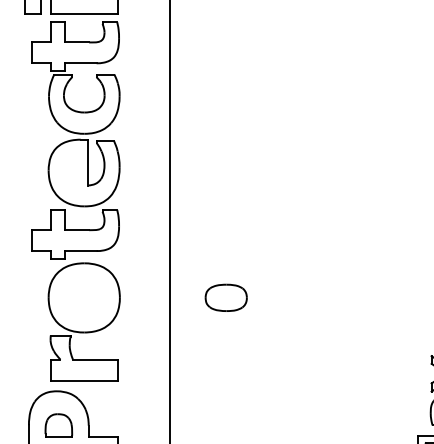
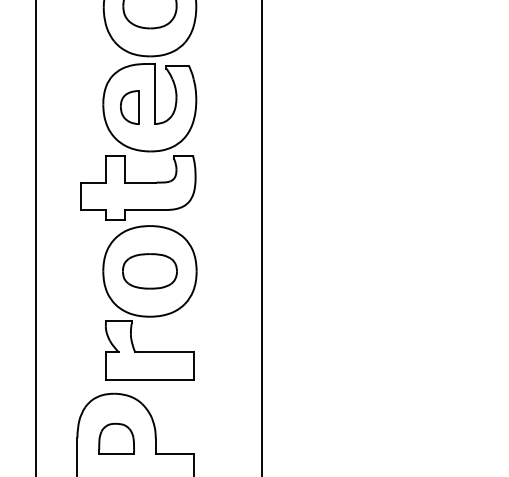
part: (68, 172) -> (129, 107), added
part: (225, 297) -> (148, 270), moved

